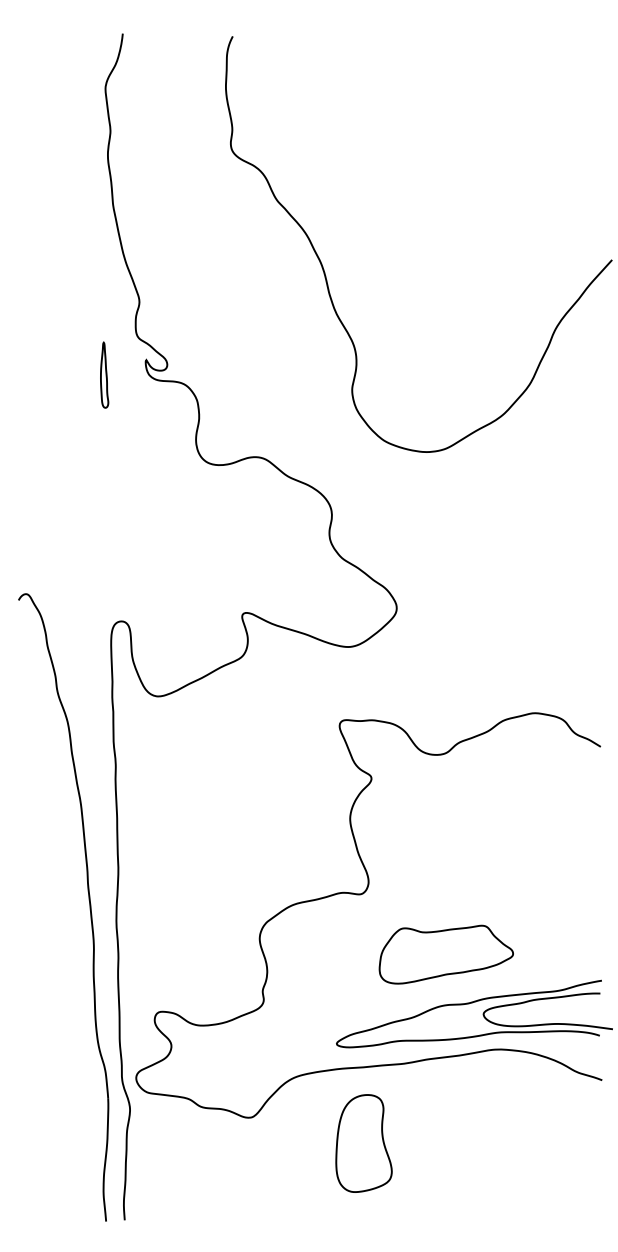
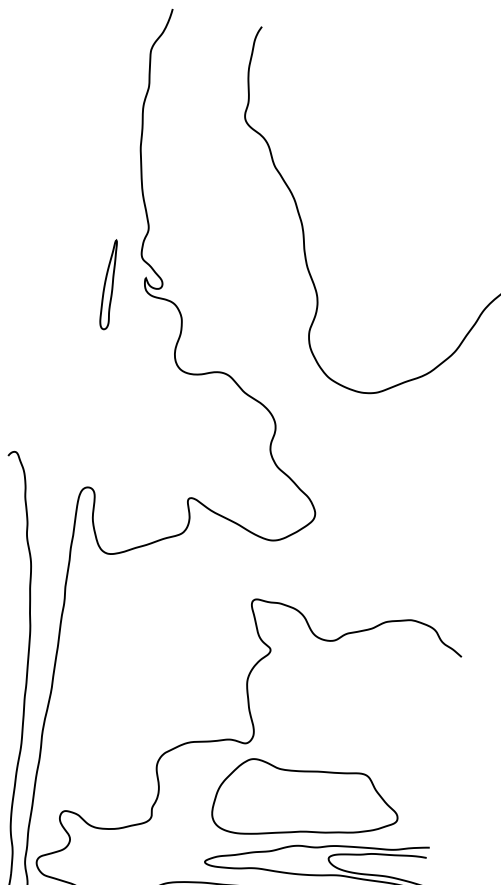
part: (104, 374) -> (109, 284), size x1.67
part: (446, 954) -> (306, 804), size x1.67

